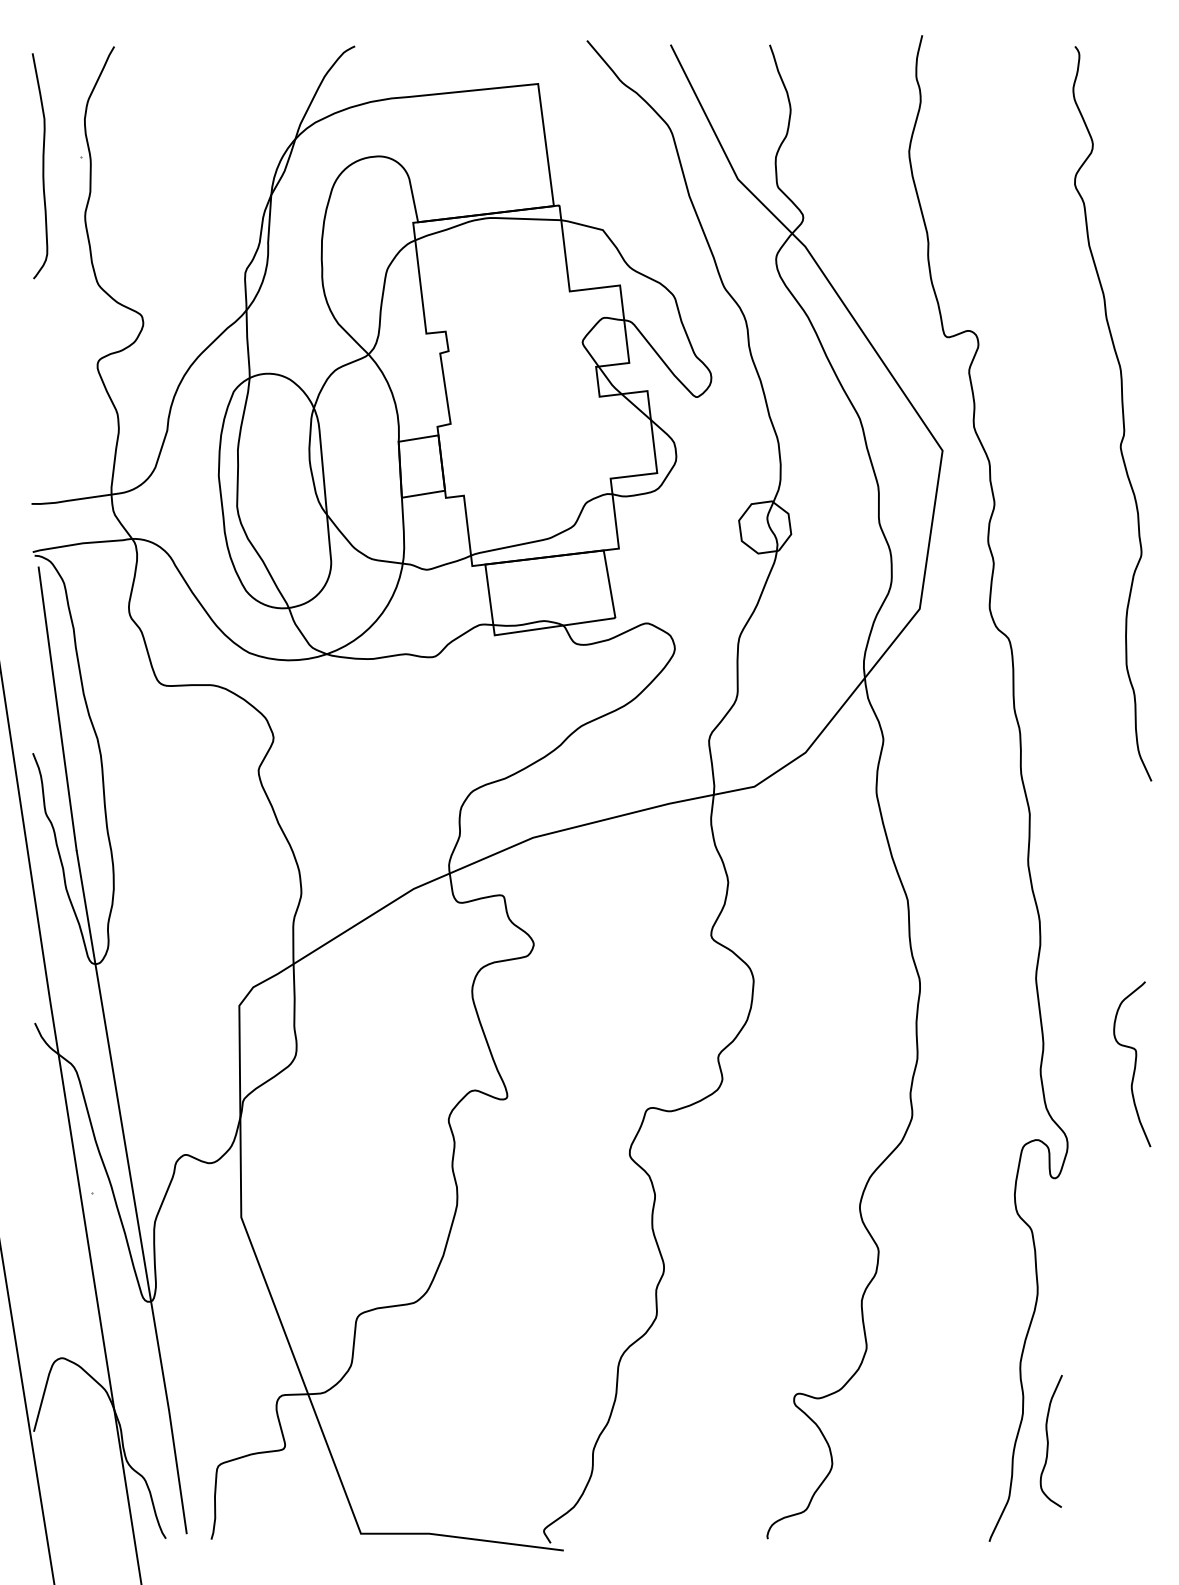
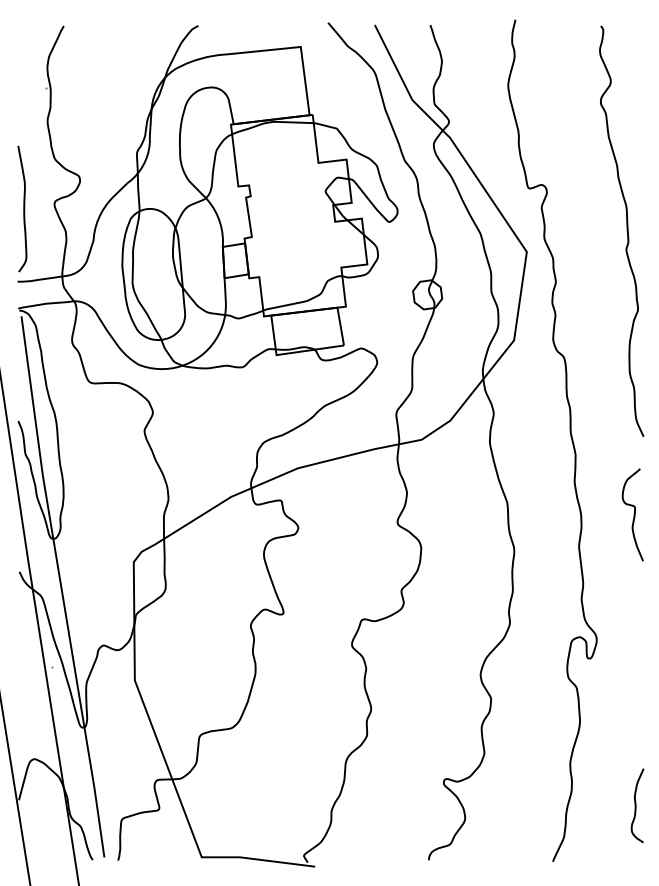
curve: (42, 165) -> (23, 208), moved
curve: (1133, 1063) -> (633, 514), moved
curve: (1049, 1441) -> (636, 805), moved

